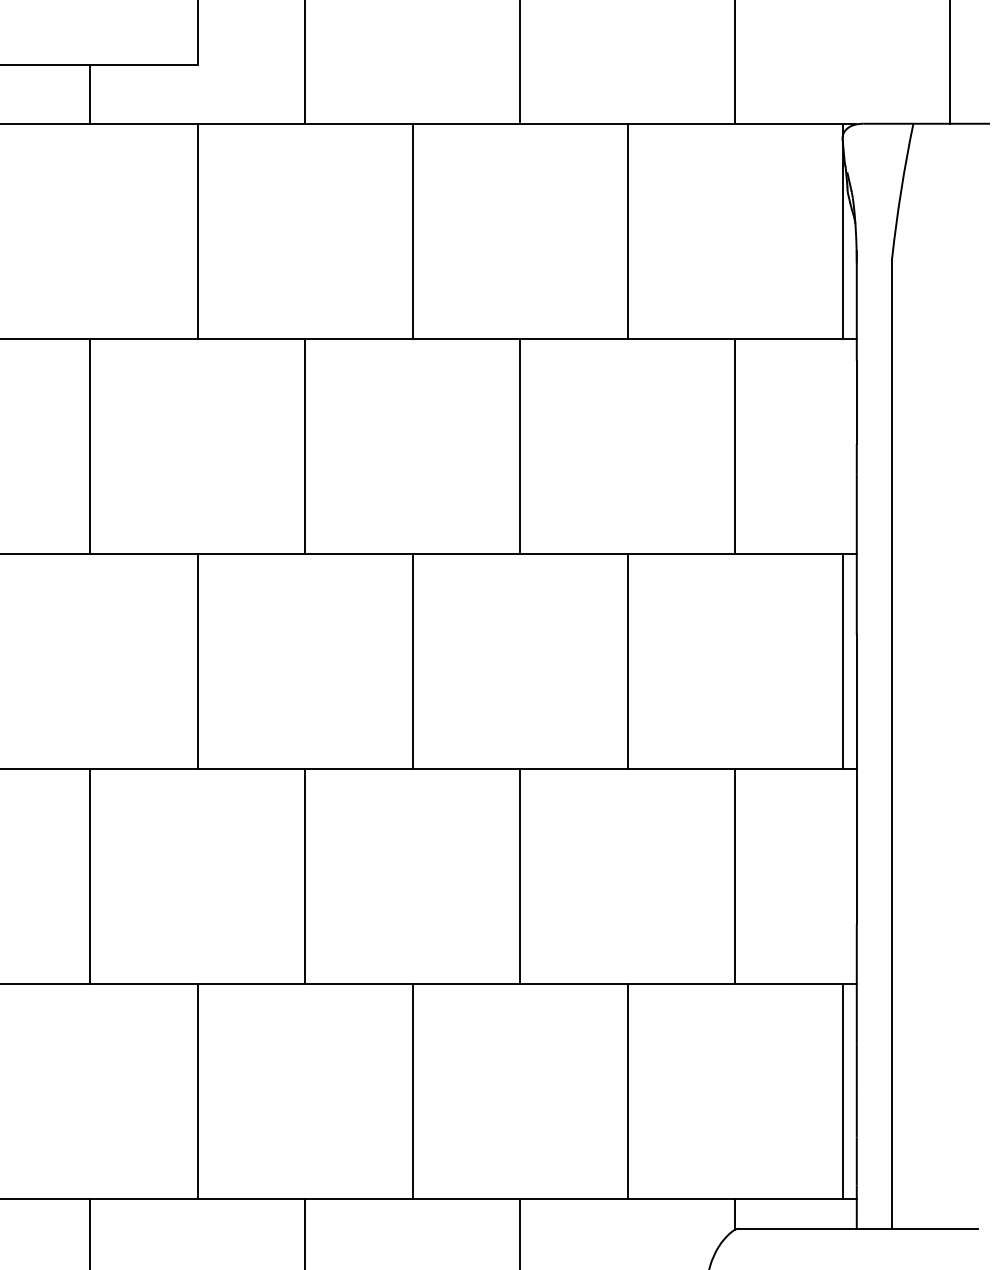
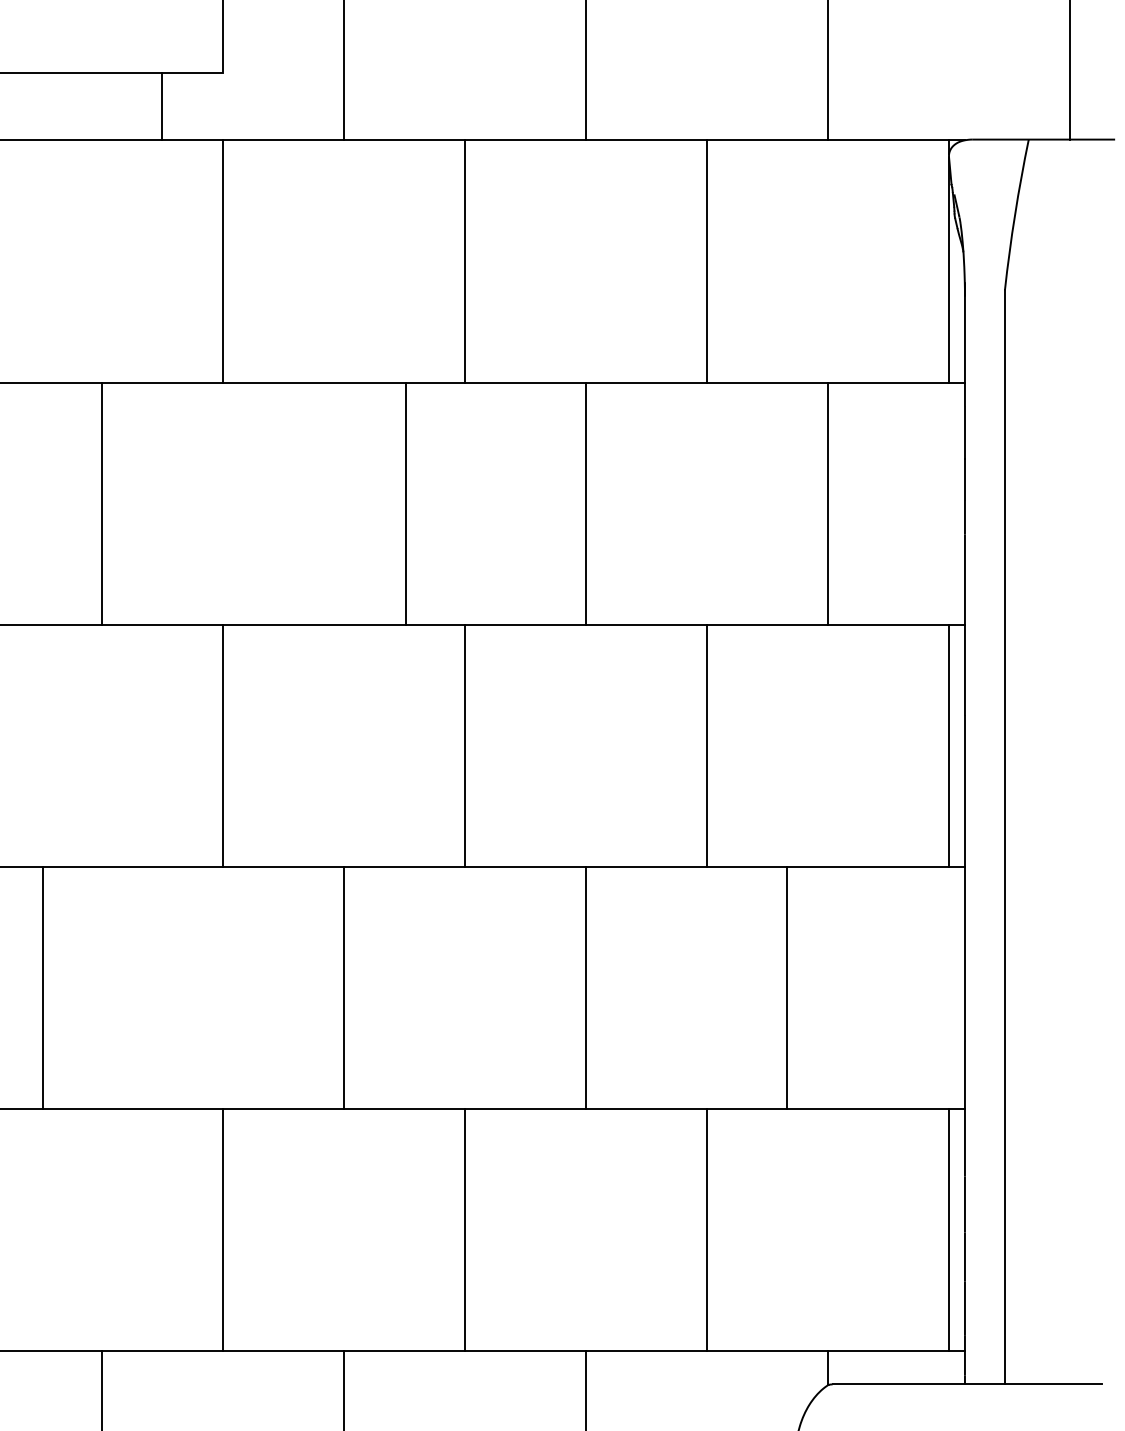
line: (90, 94) -> (161, 106), moved
line: (305, 446) -> (405, 503), moved
line: (90, 876) -> (42, 987), moved
line: (735, 876) -> (787, 987), moved

